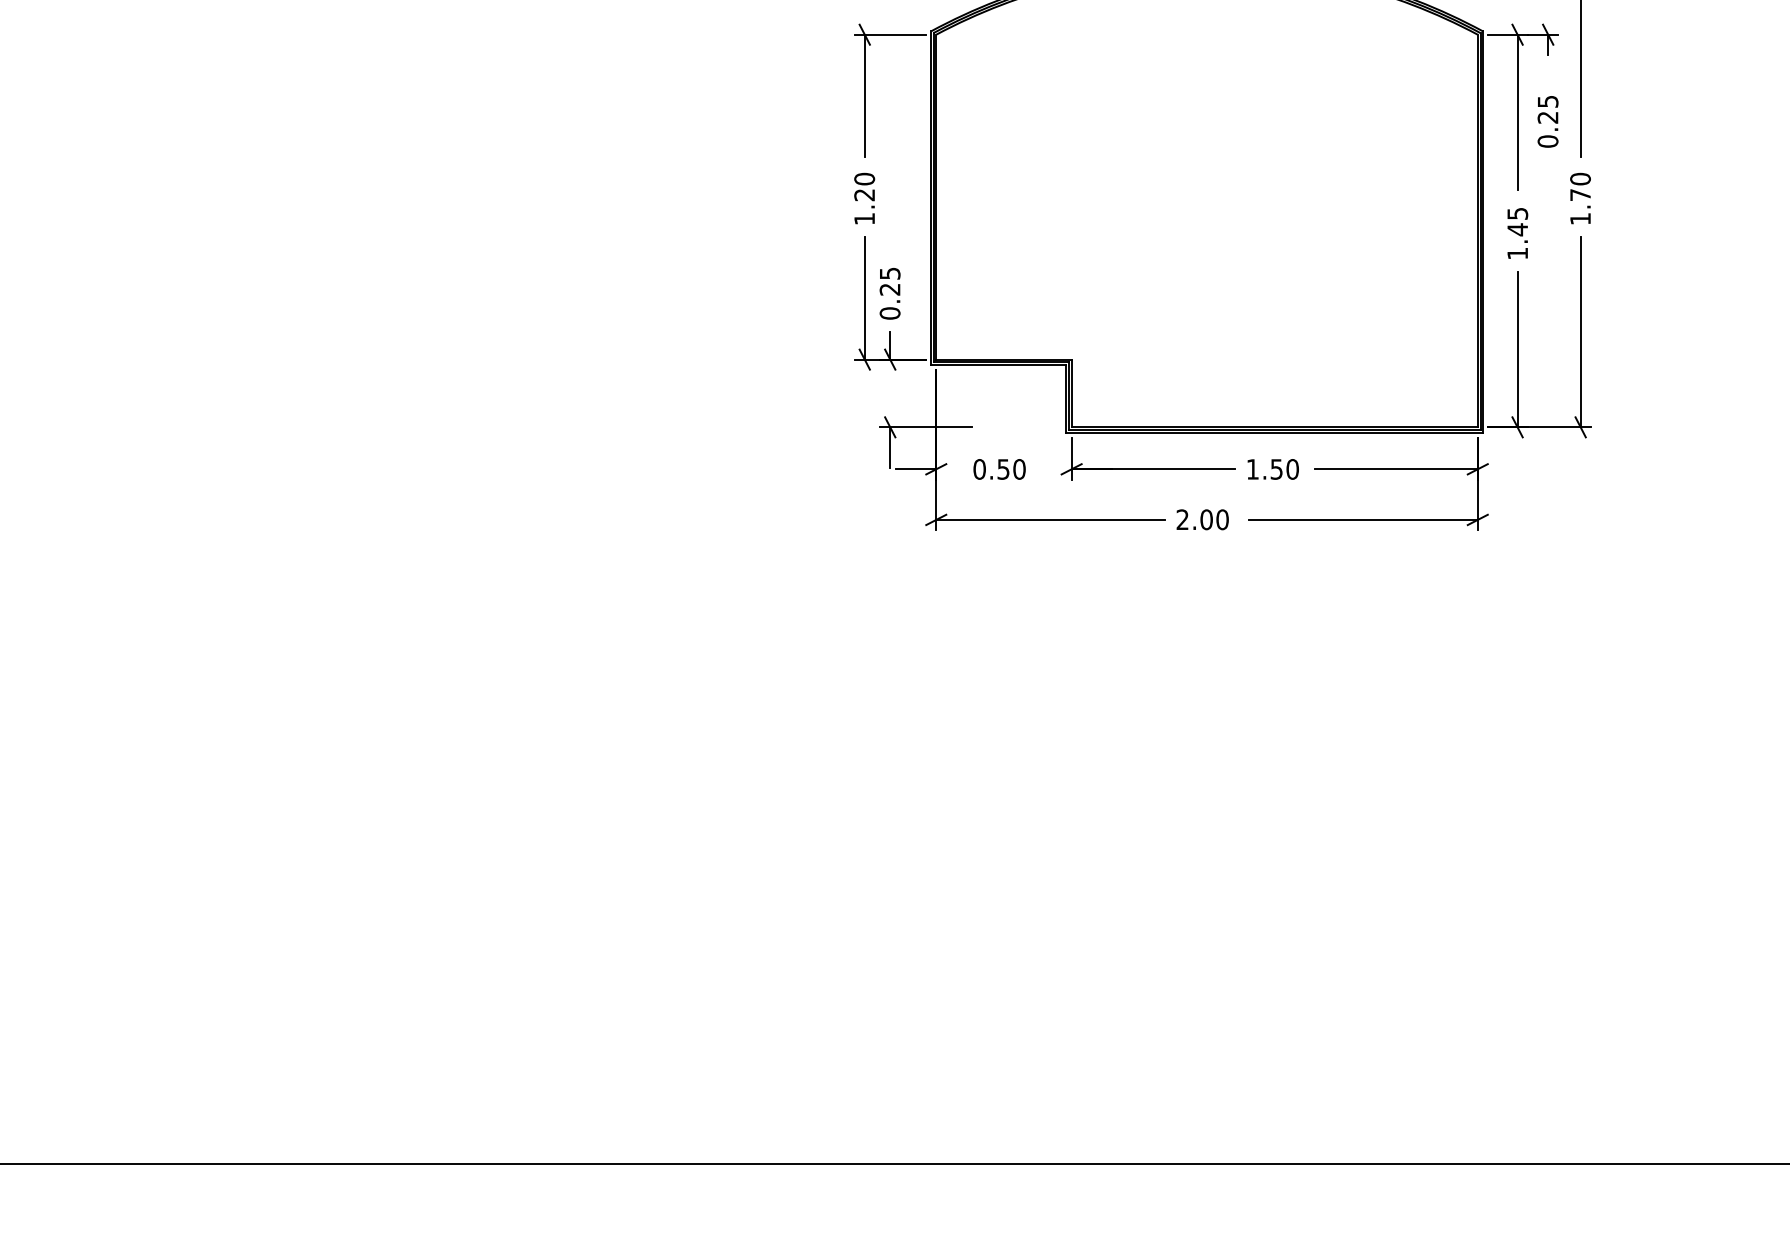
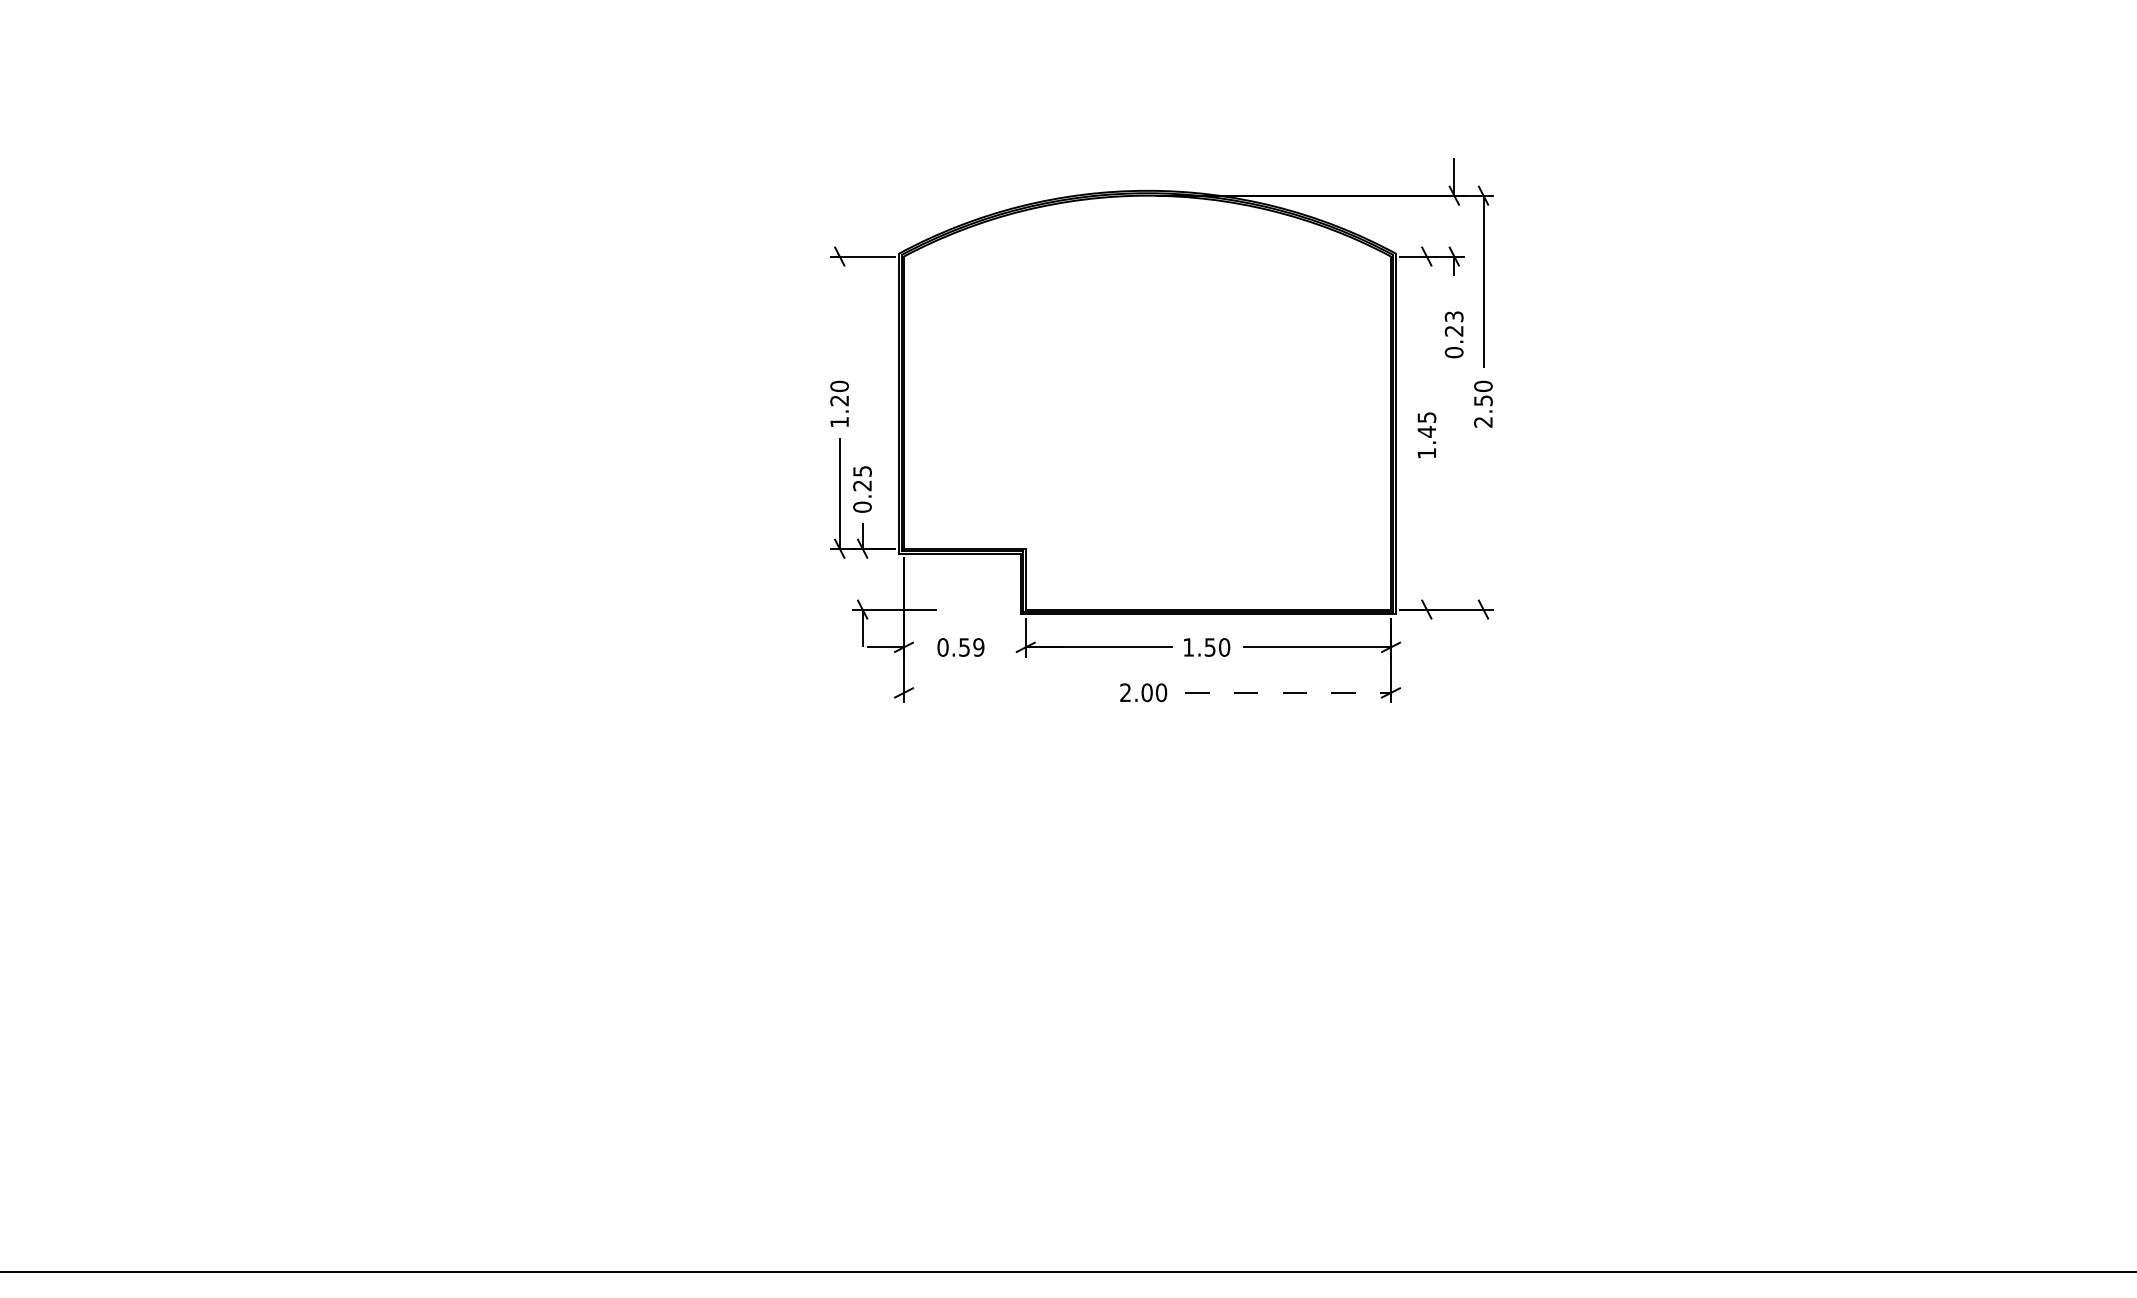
line: (864, 95) -> (839, 311), removed
text: (1547, 101) -> (1453, 316), 0.25 -> 0.23
line: (1517, 112) -> (1426, 326), removed
text: (1580, 207) -> (1483, 411), 1.70 -> 2.50
line: (1580, 331) -> (1483, 523), removed
line: (1517, 349) -> (1426, 539), removed
text: (1019, 469) -> (978, 647), 0.50 -> 0.59
line: (1050, 519) -> (1006, 692), removed
line: (1363, 519) -> (1288, 692), solid -> dashed

